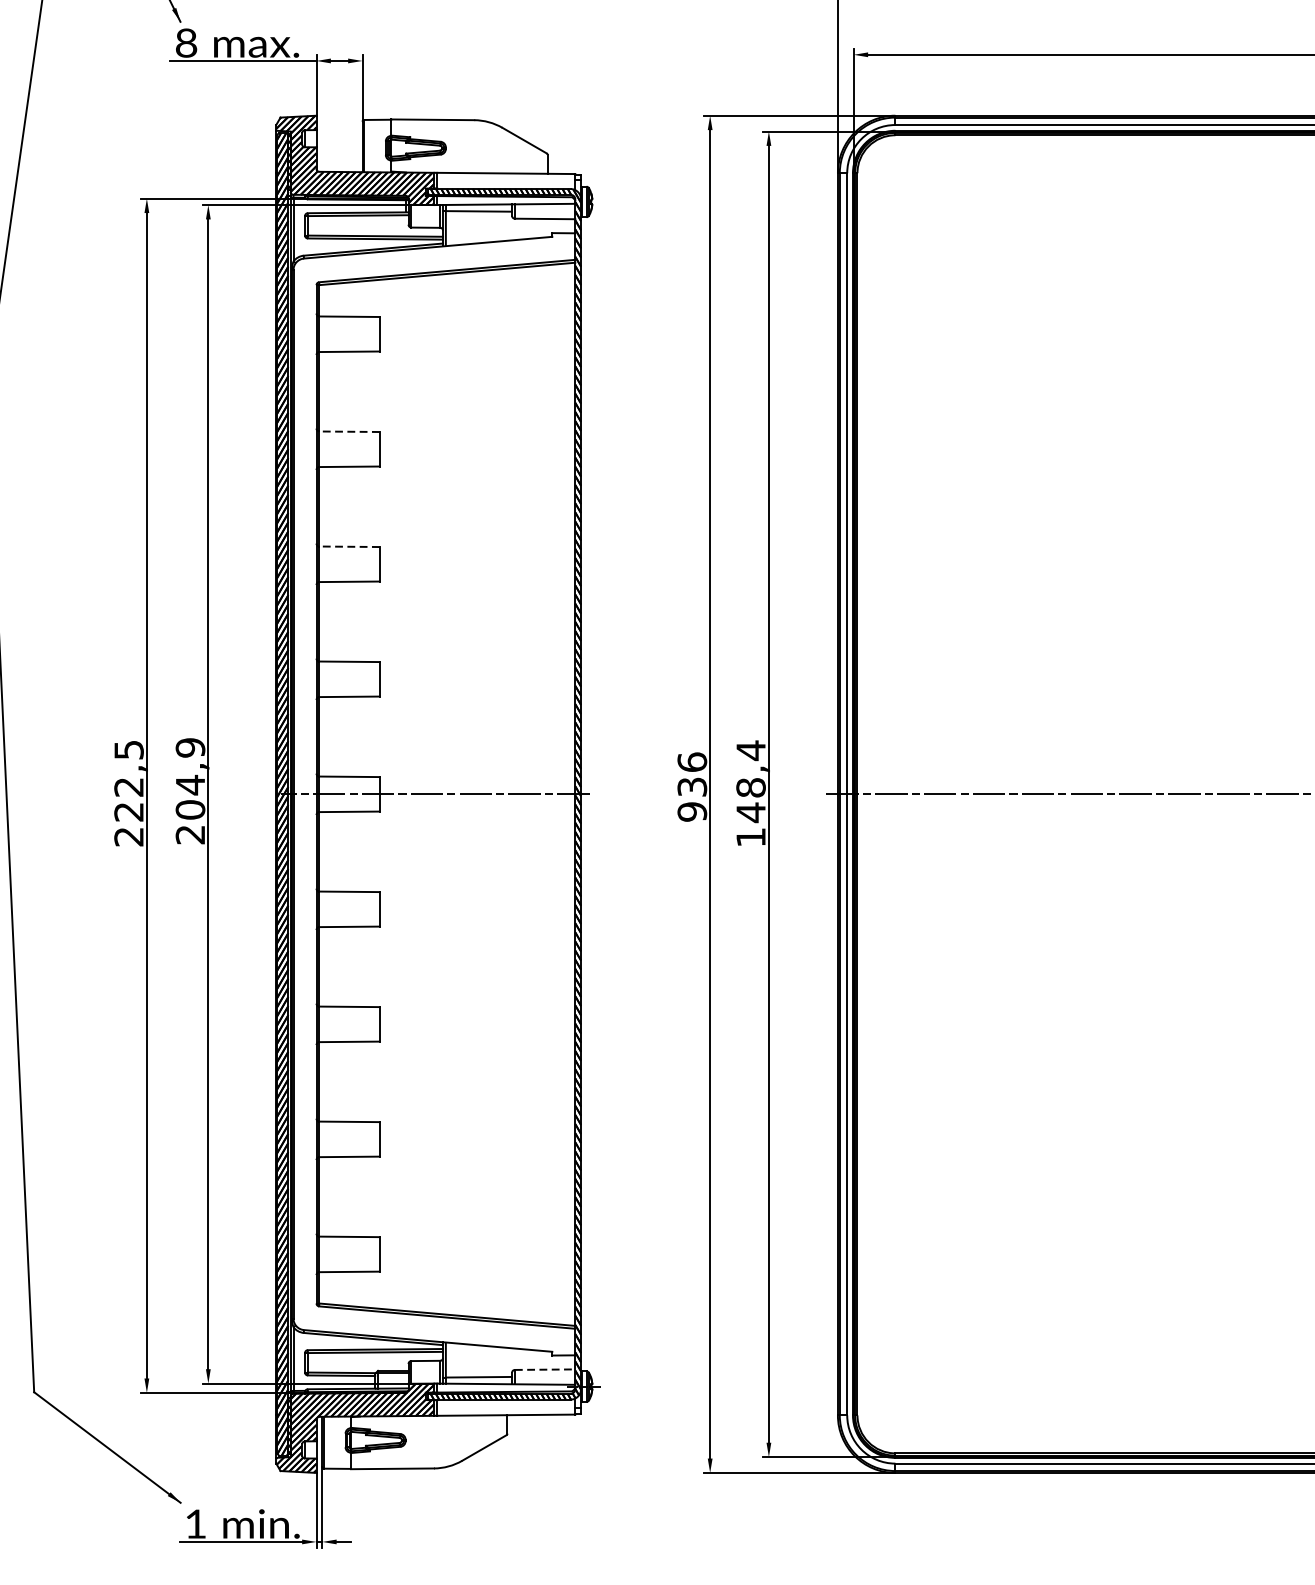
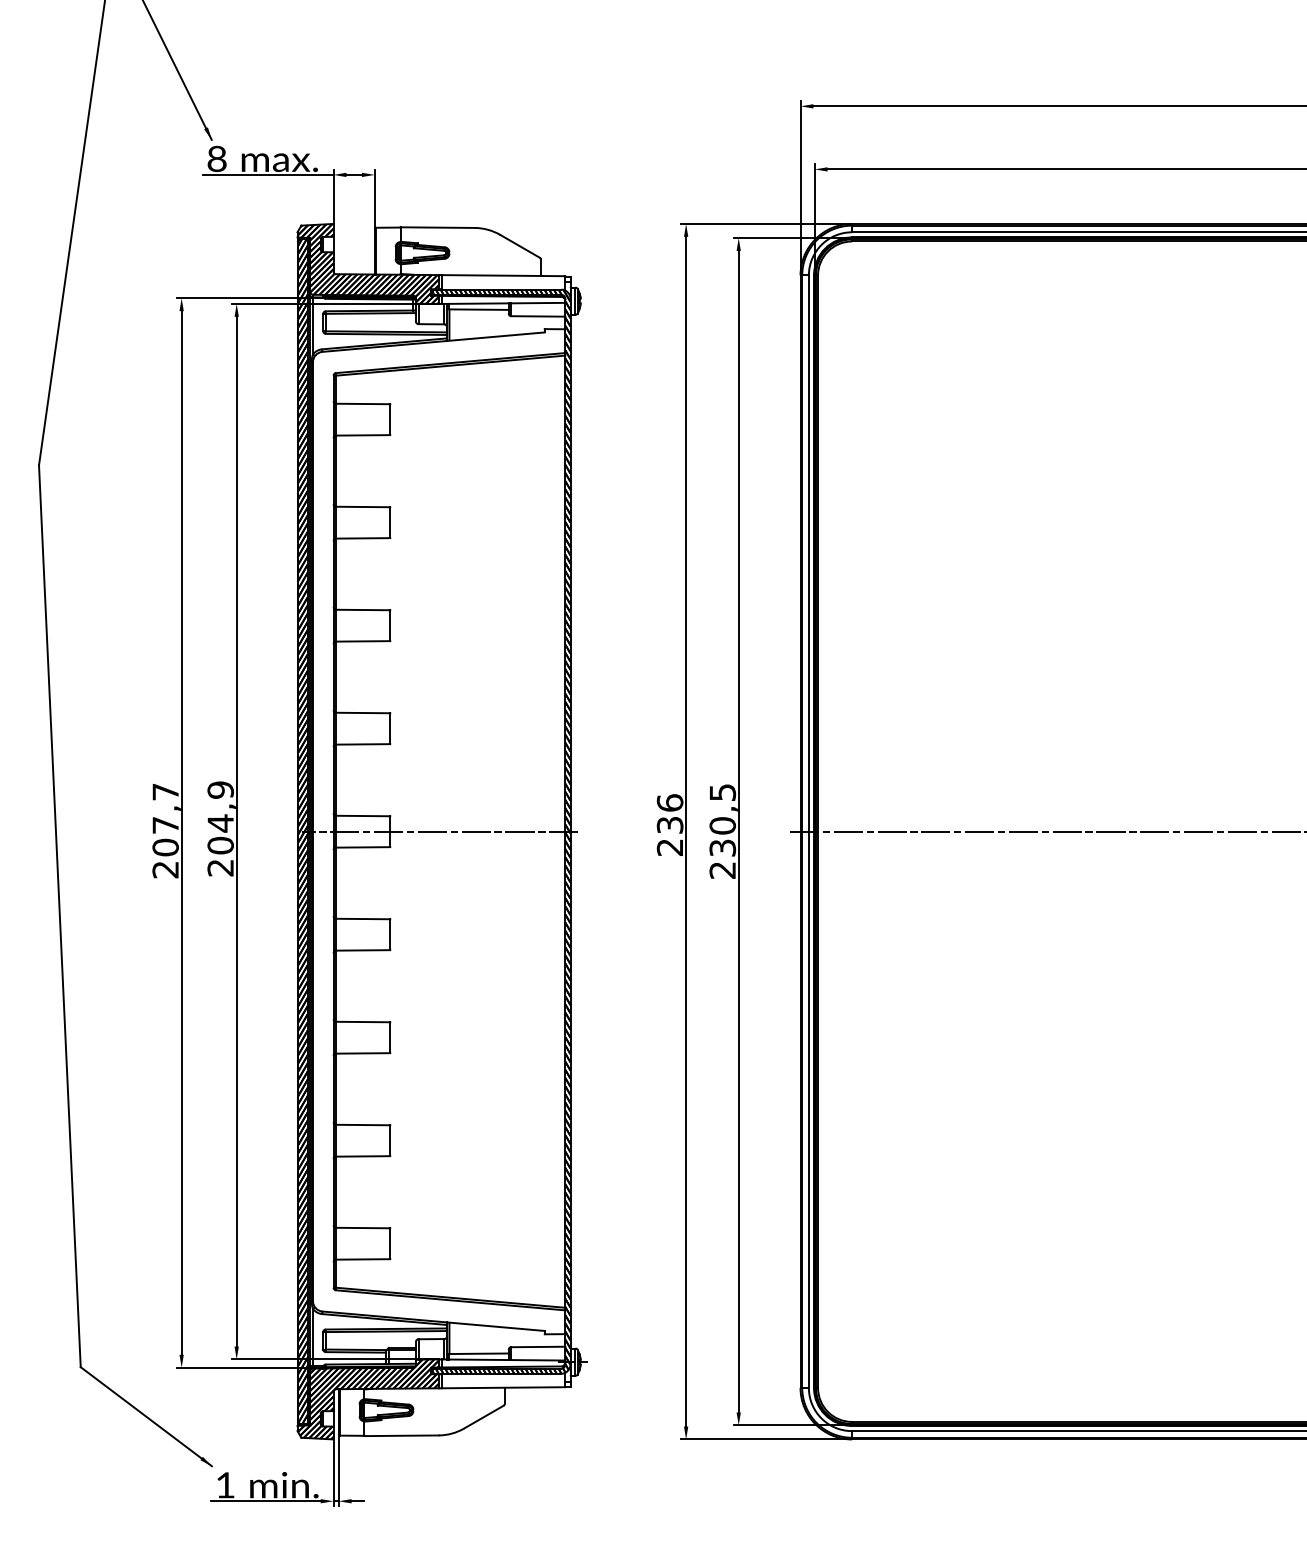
line: (348, 431) -> (362, 506), dashed -> solid
line: (348, 547) -> (362, 610), dashed -> solid
text: (128, 780) -> (165, 819), 222,5 -> 207,7
text: (750, 792) -> (722, 830), 148,4 -> 230,5
text: (692, 811) -> (670, 847), 936 -> 236
line: (545, 1369) -> (538, 1346), dashed -> solid

